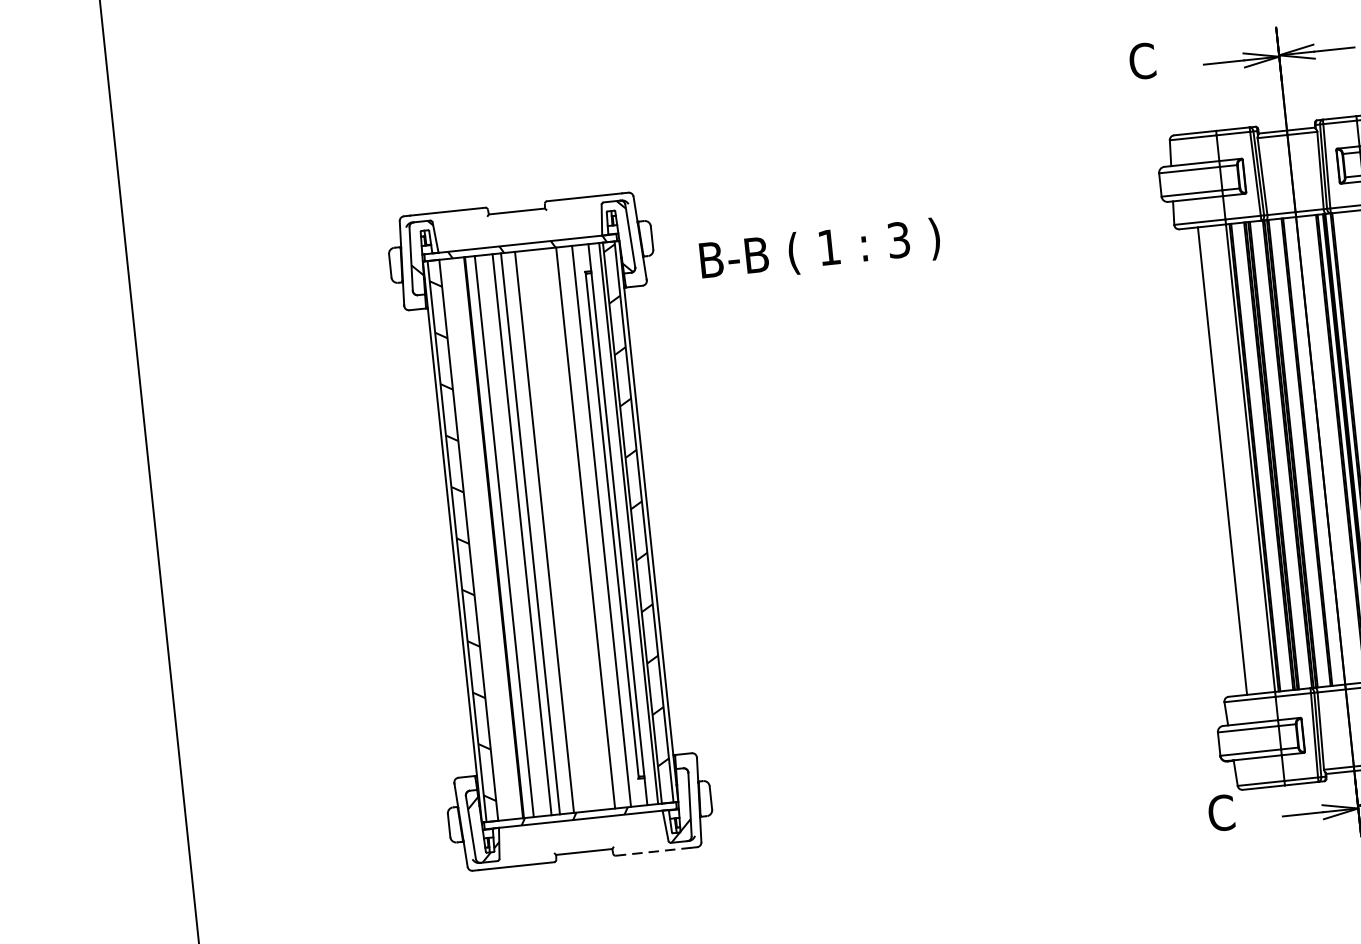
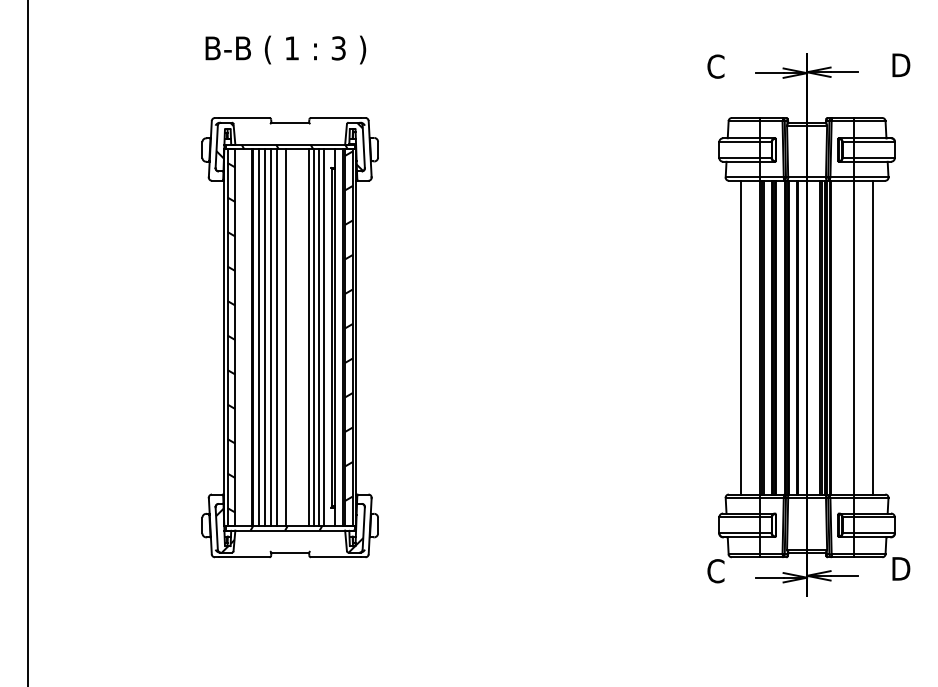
text: (819, 250) -> (285, 49), moved
line: (592, 527) -> (318, 337), added
line: (579, 528) -> (309, 337), added
line: (512, 535) -> (264, 337), added
line: (653, 852) -> (336, 557), dashed -> solid

